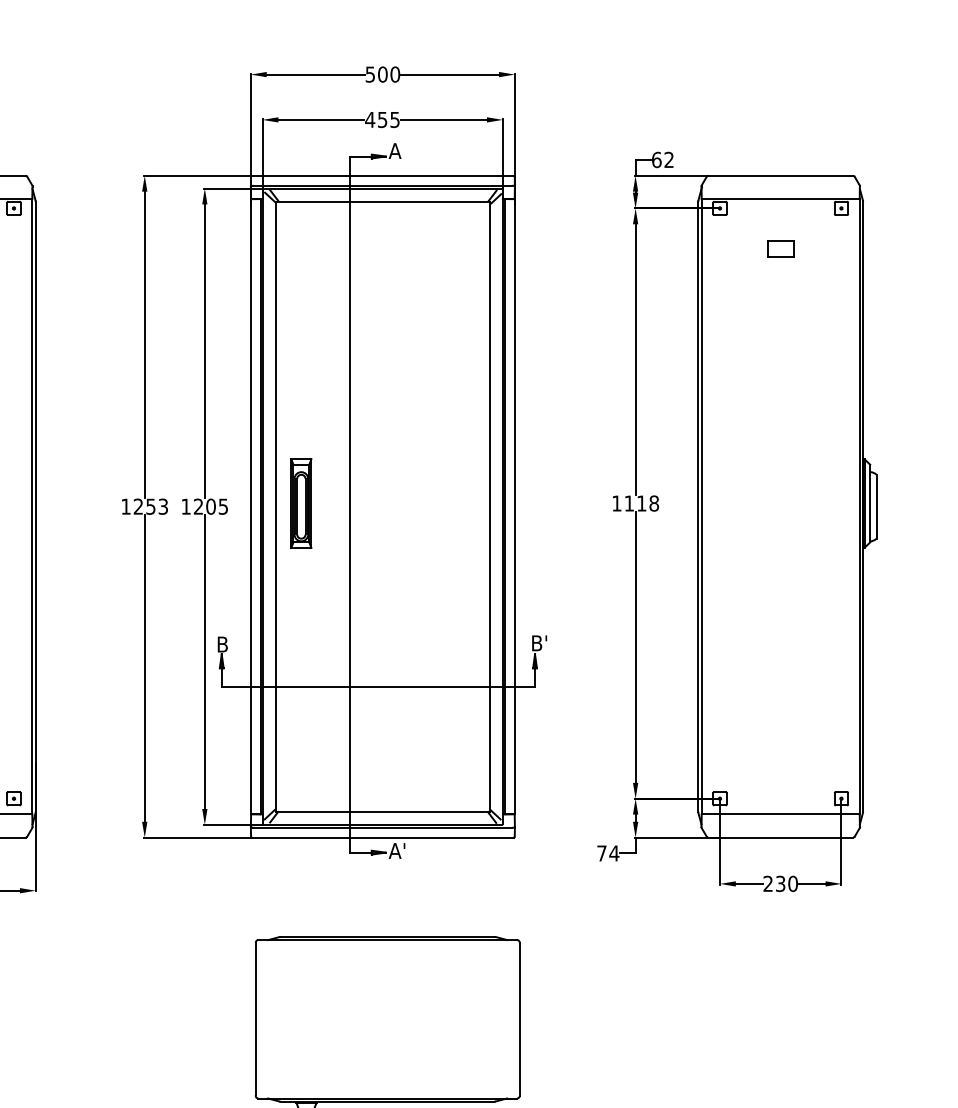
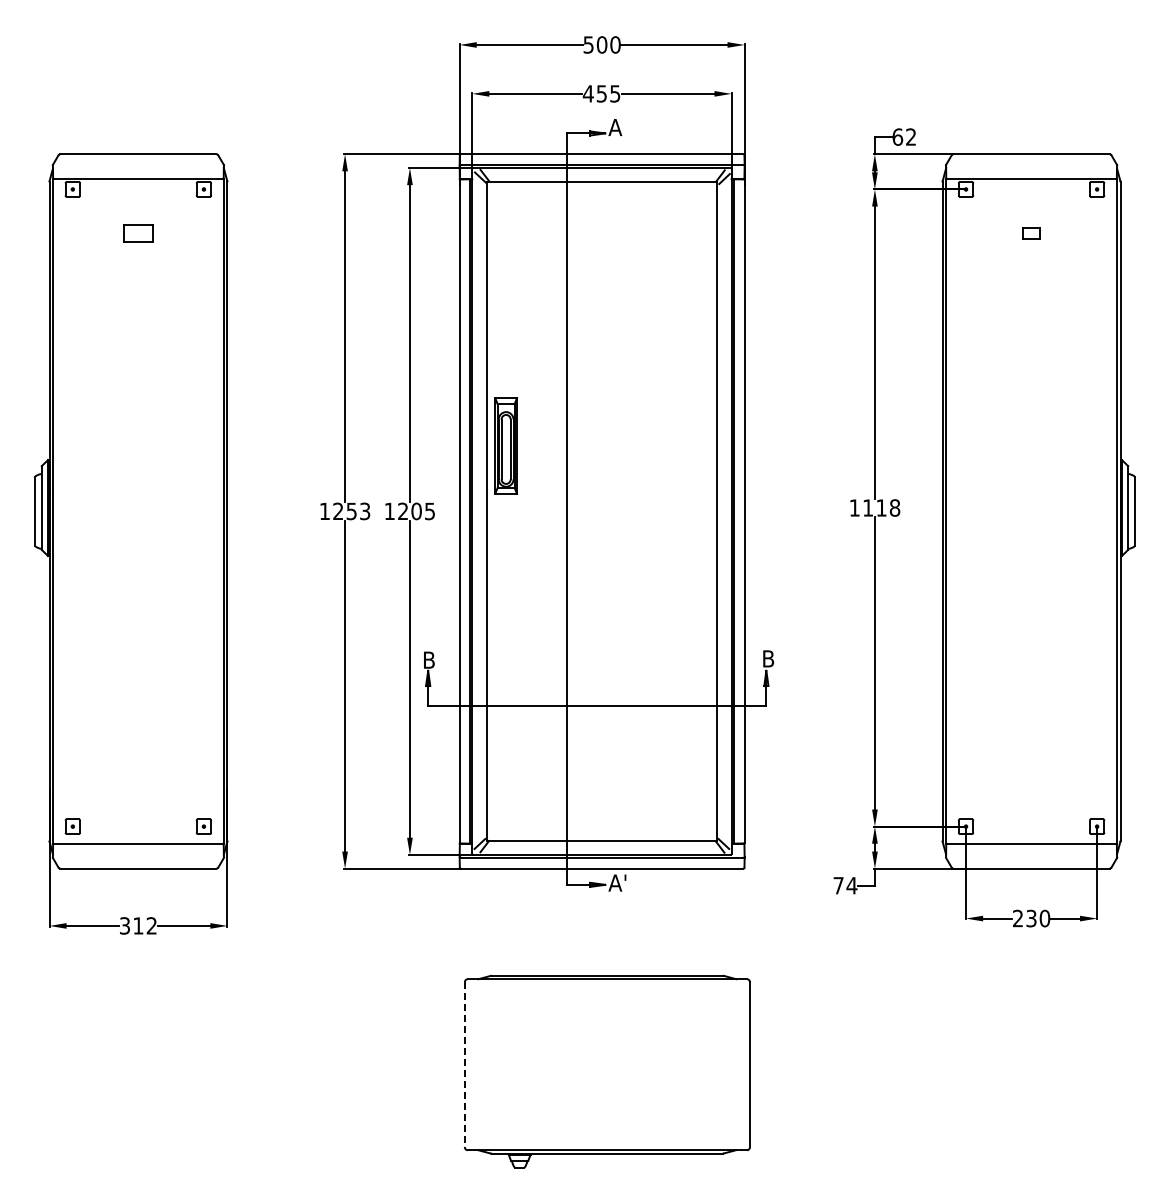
part: (780, 249) -> (1031, 233), size x0.6
part: (300, 503) -> (505, 445), moved
text: (546, 638) -> (778, 653), B' -> B
line: (255, 1020) -> (464, 1065), solid -> dashed

